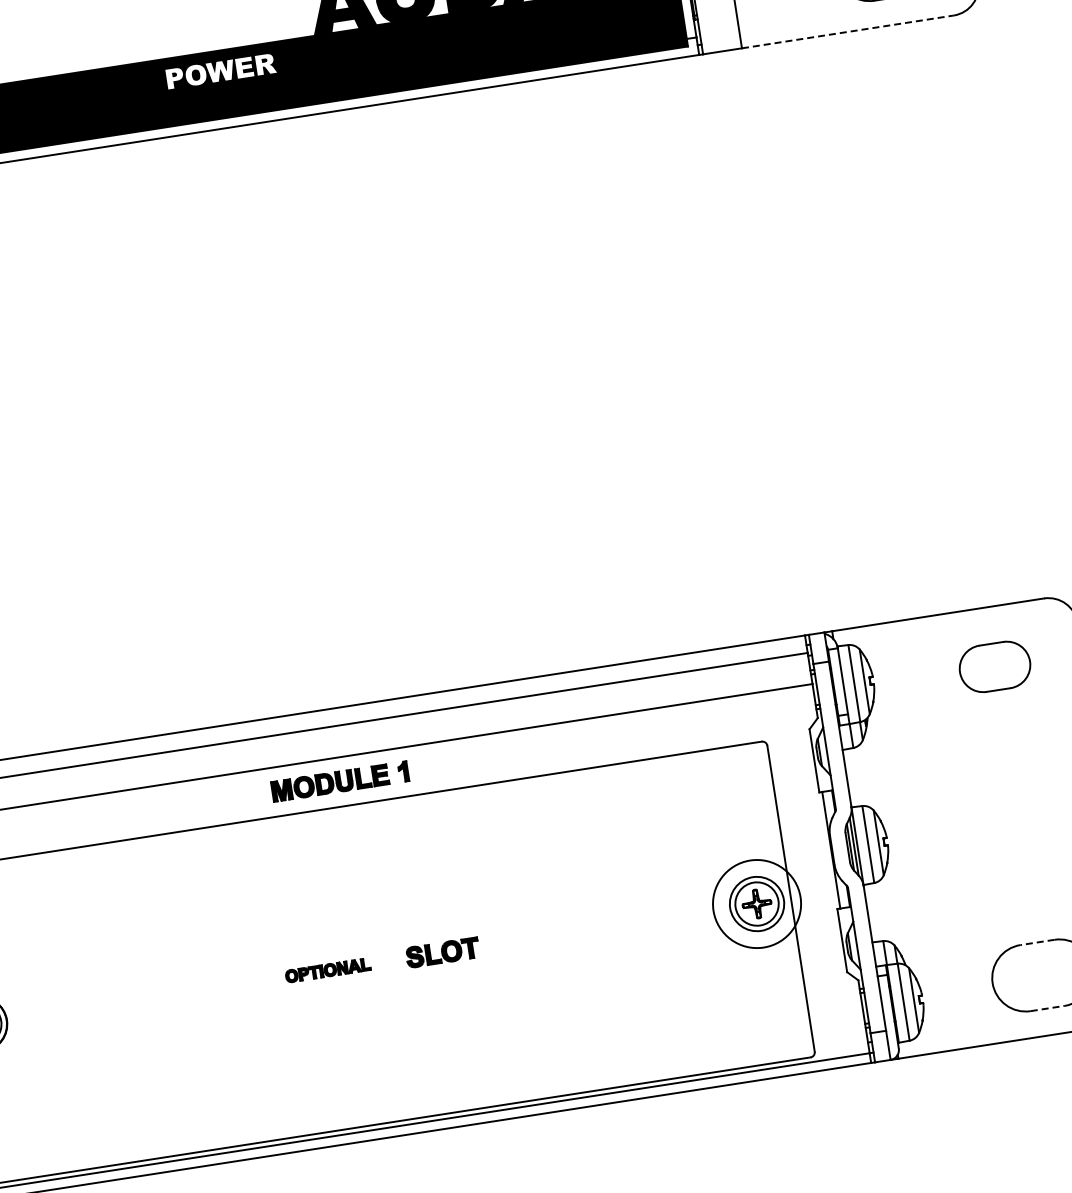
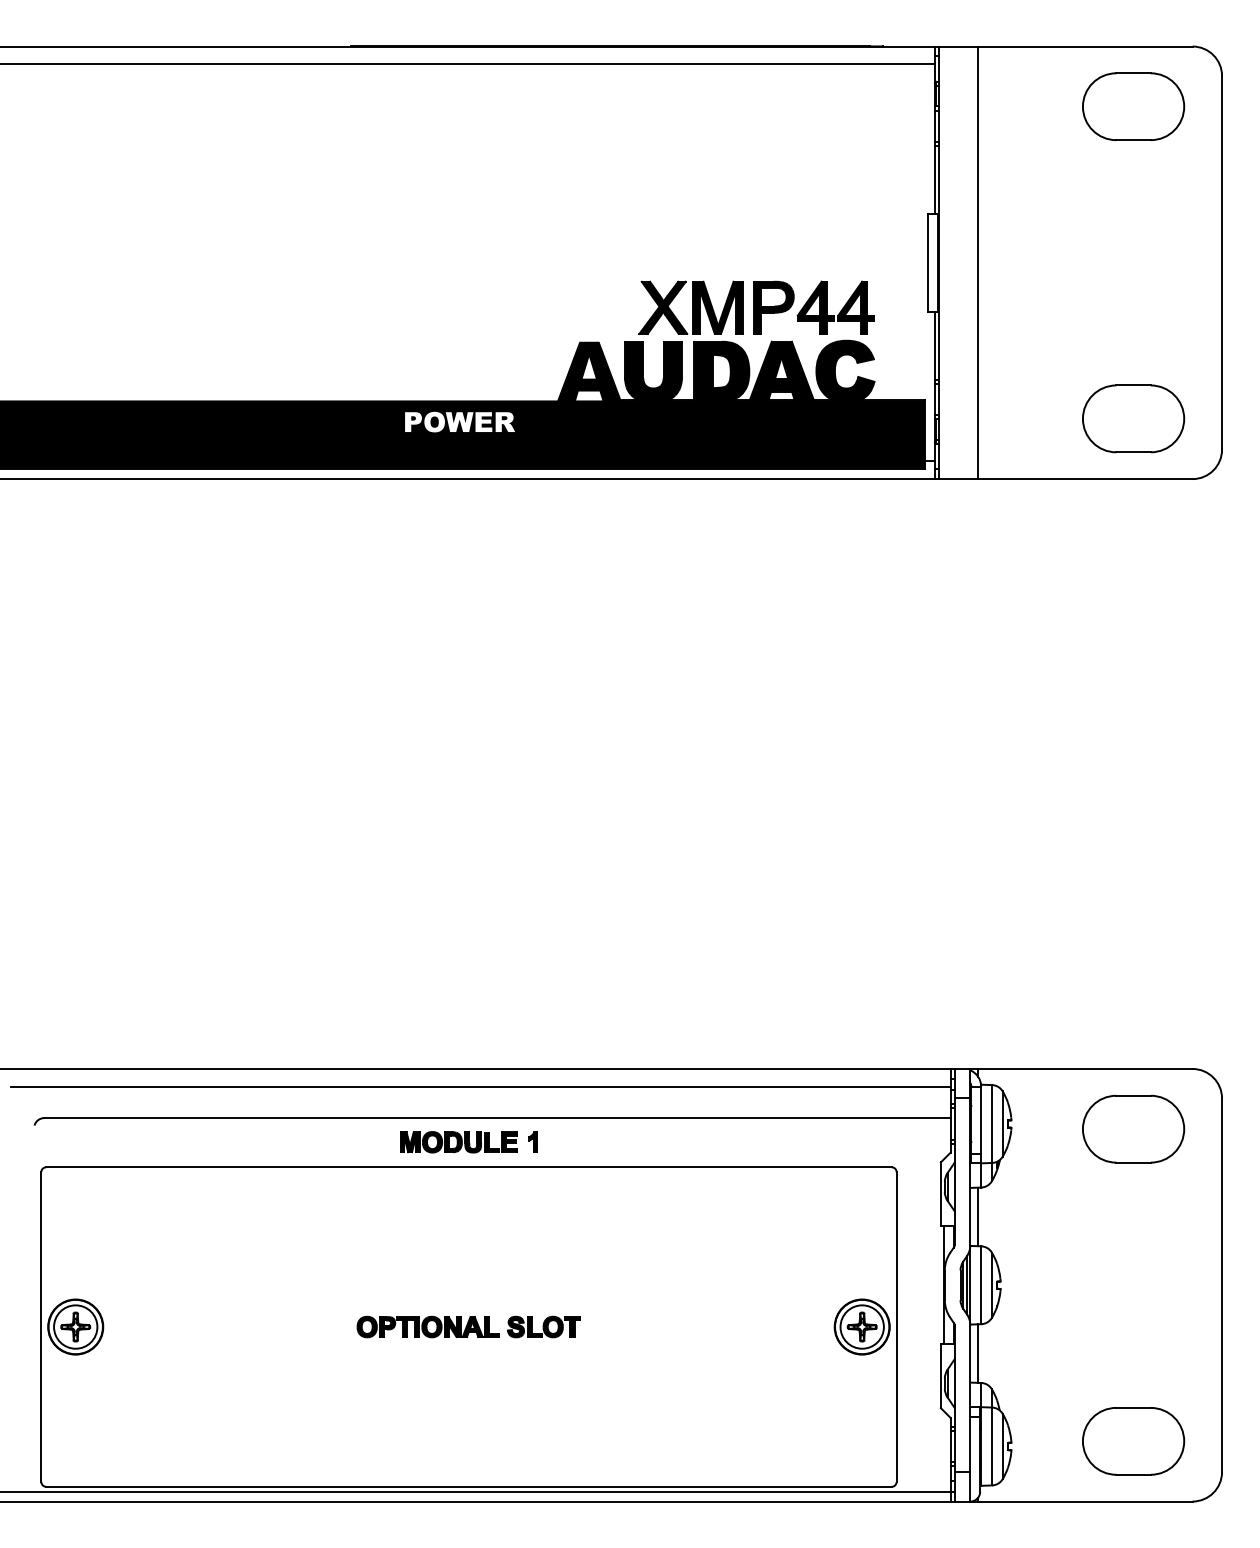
line: (848, 32) -> (1085, 479), dashed -> solid
part: (994, 666) -> (1133, 1128), size x1.43
line: (855, 777) -> (978, 1216), added
circle: (756, 903) -> (861, 1326), size x0.62
line: (875, 912) -> (978, 1353), added
line: (1037, 942) -> (1133, 1407), dashed -> solid
part: (327, 970) -> (427, 1326), size x1.67
line: (1048, 1008) -> (1134, 1474), dashed -> solid

